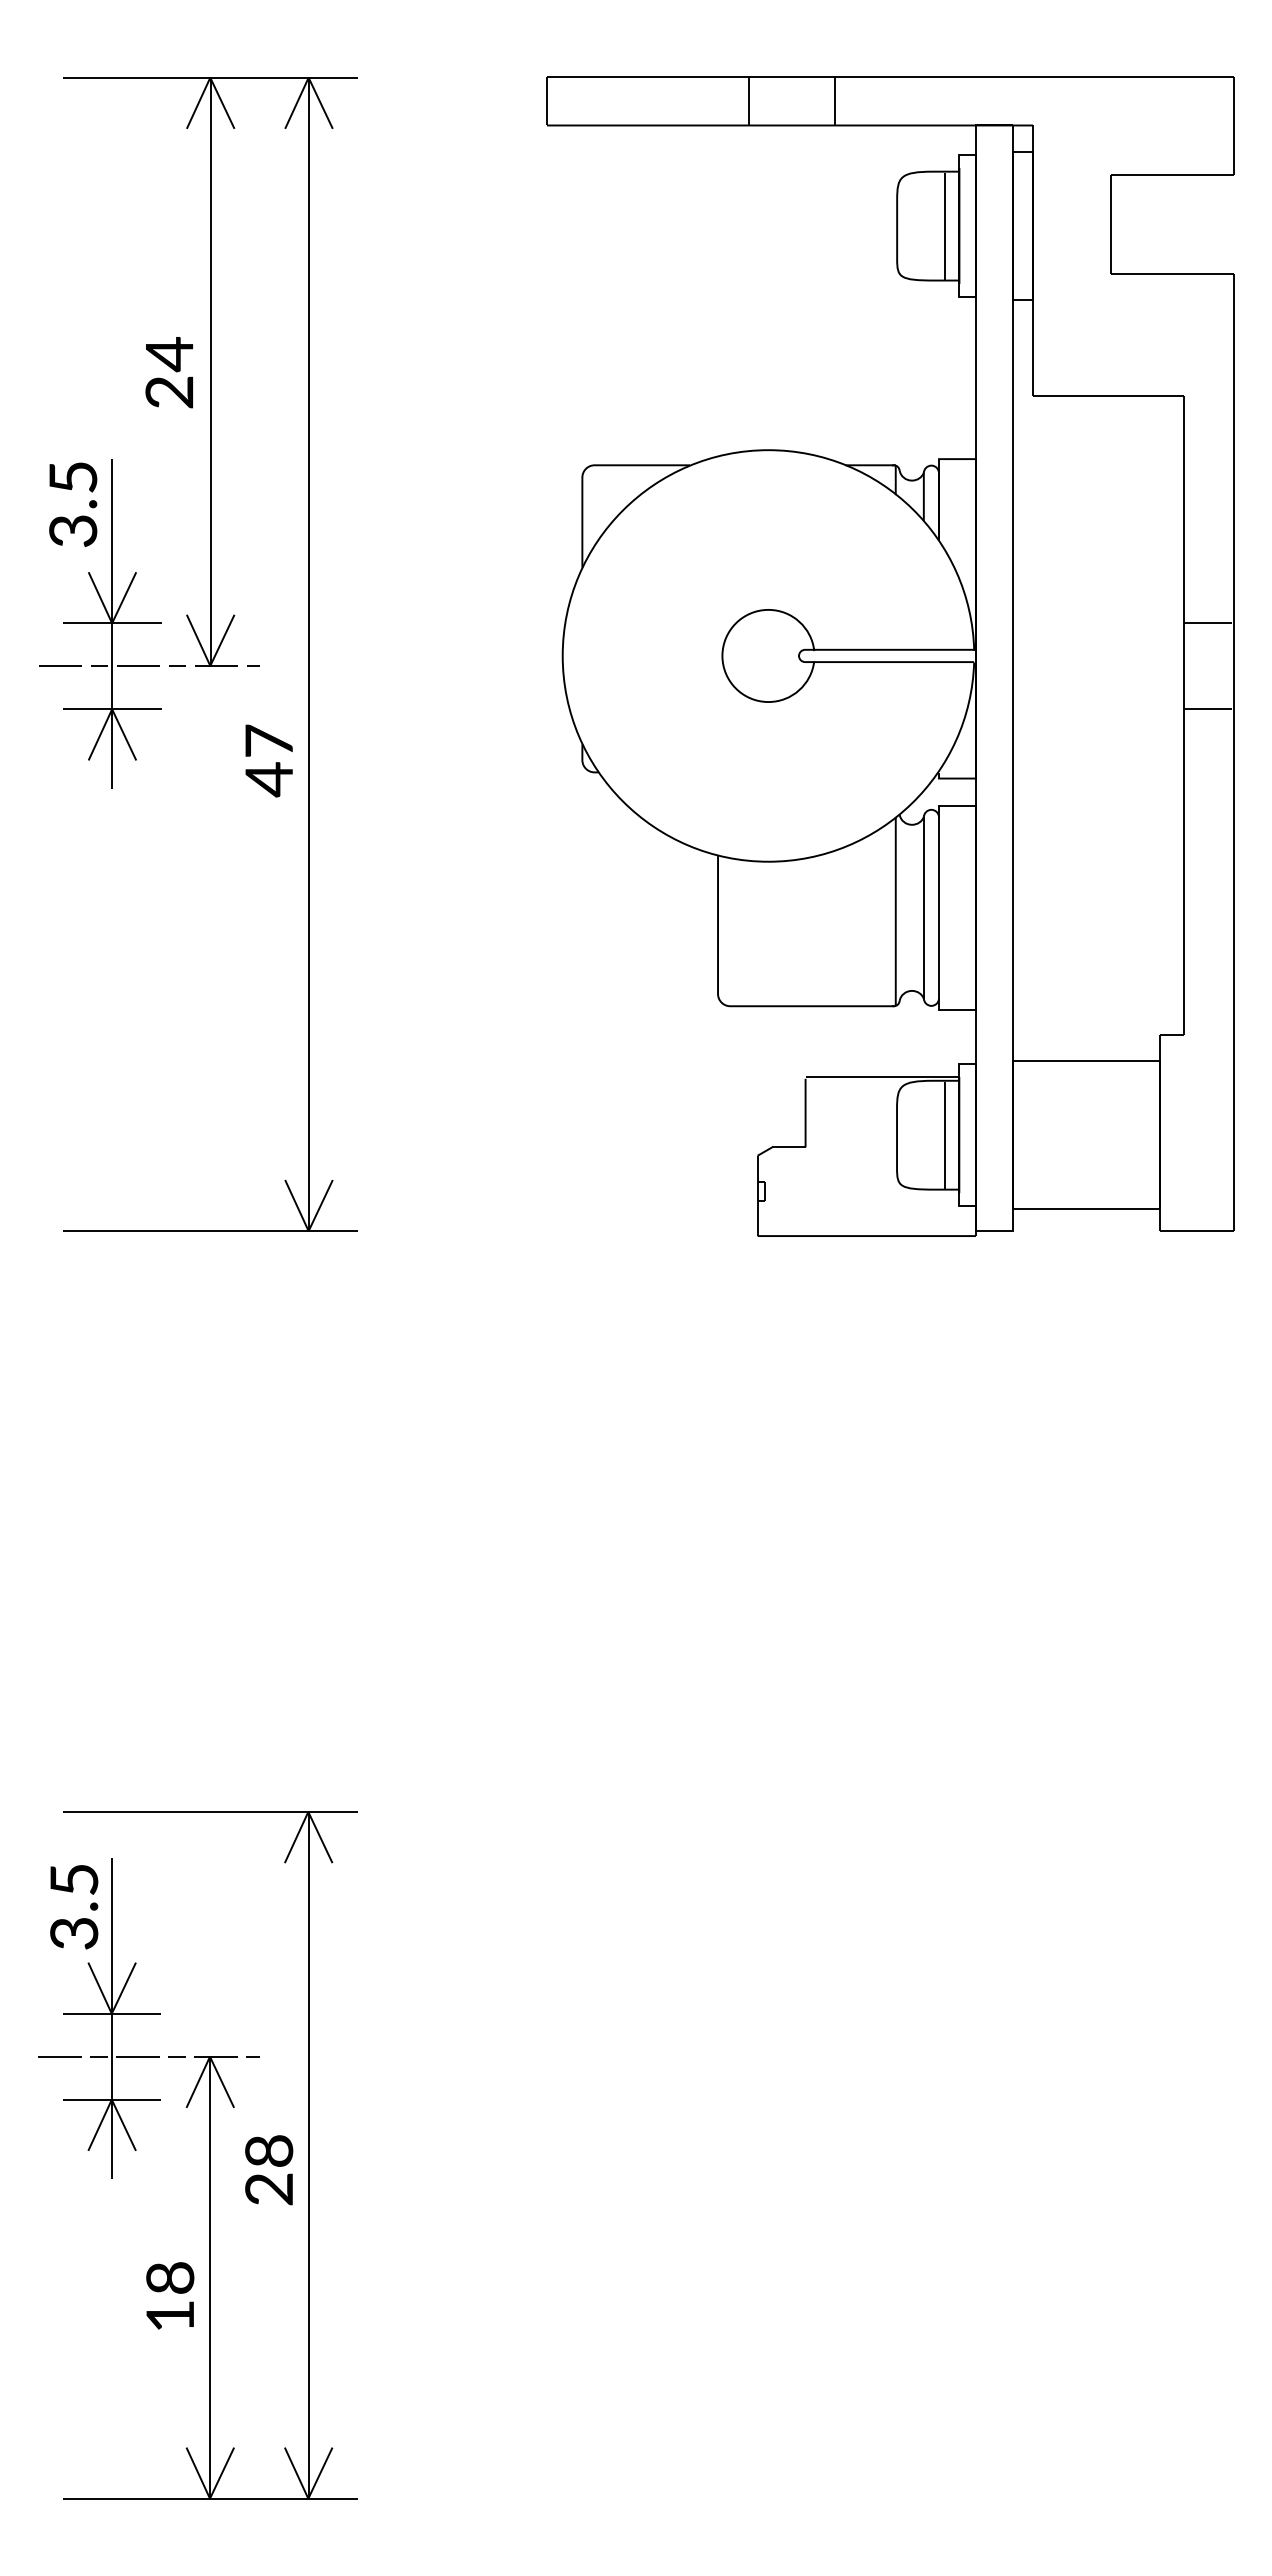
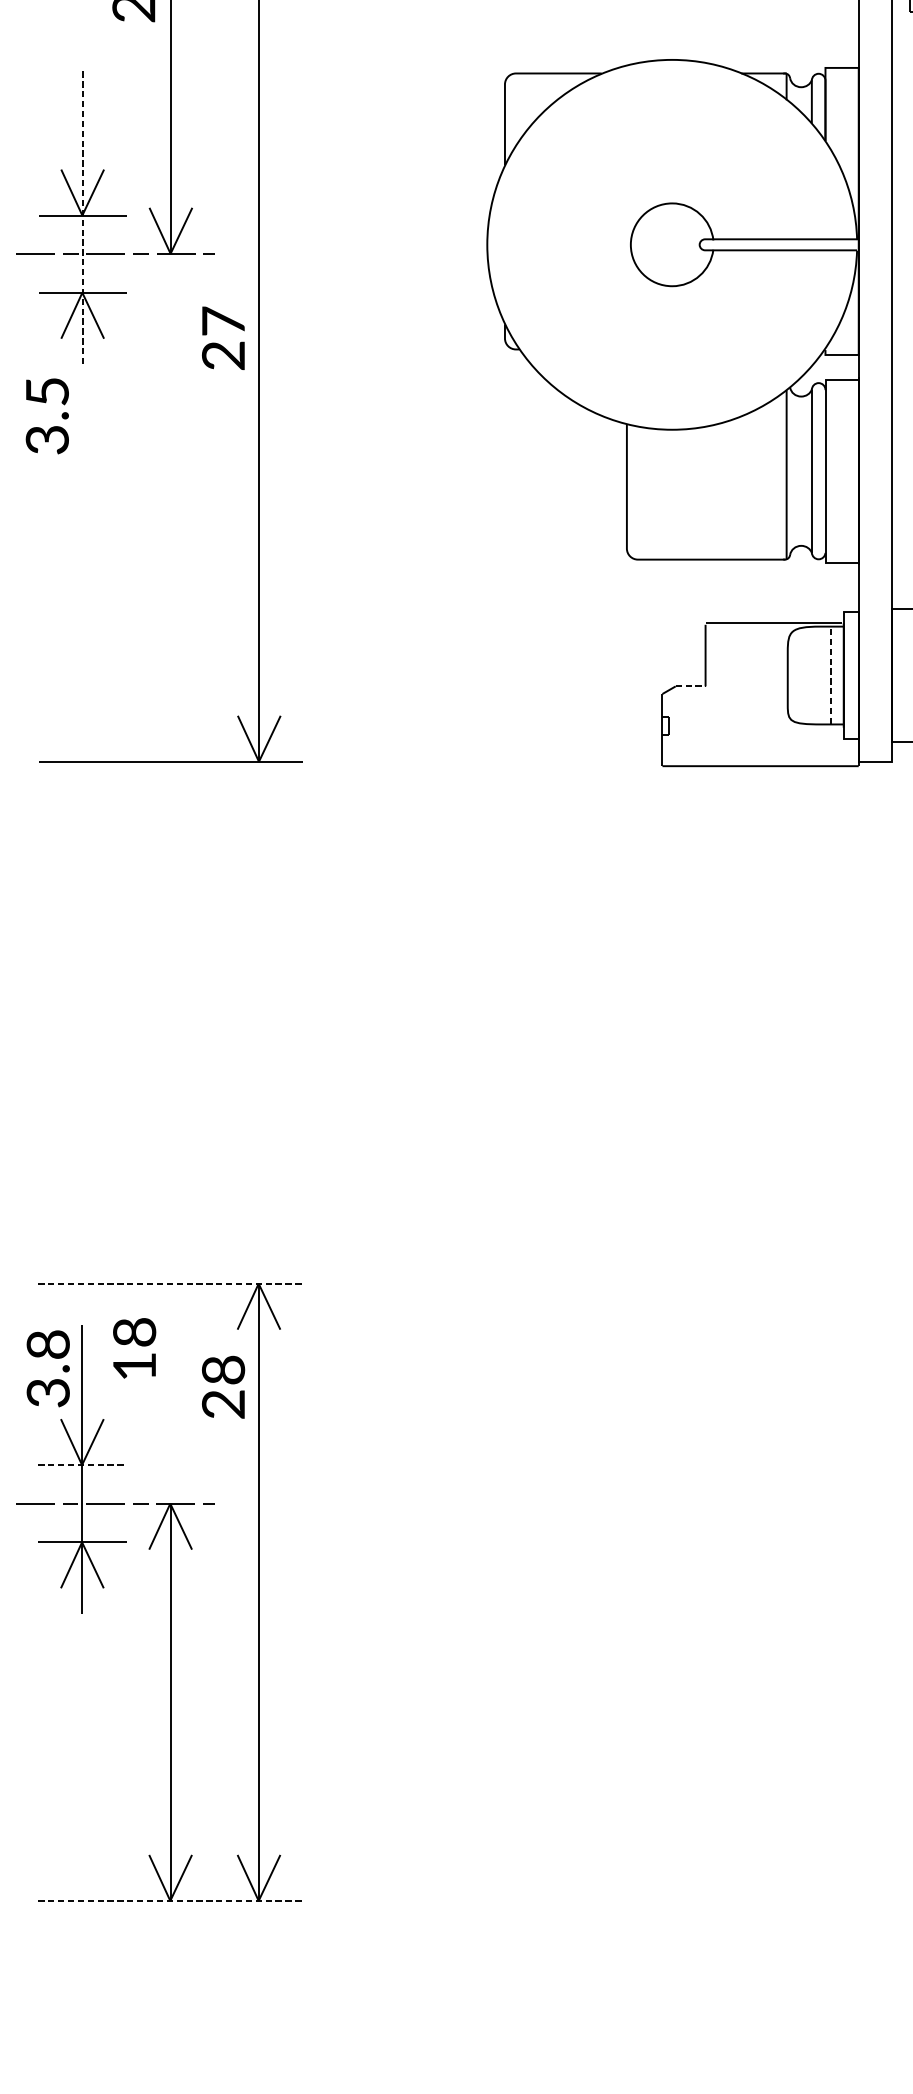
text: (73, 504) -> (47, 416), moved
line: (112, 624) -> (82, 216), solid -> dashed
text: (268, 779) -> (222, 355), 47 -> 27
line: (944, 1135) -> (830, 675), solid -> dashed
line: (788, 1147) -> (690, 686), solid -> dashed
line: (210, 1811) -> (170, 1283), solid -> dashed
text: (74, 1879) -> (48, 1344), 3.5 -> 3.8
line: (112, 2013) -> (82, 1464), solid -> dashed
text: (269, 2170) -> (223, 1387), moved
text: (170, 2295) -> (134, 1348), moved
line: (210, 2498) -> (170, 1900), solid -> dashed

